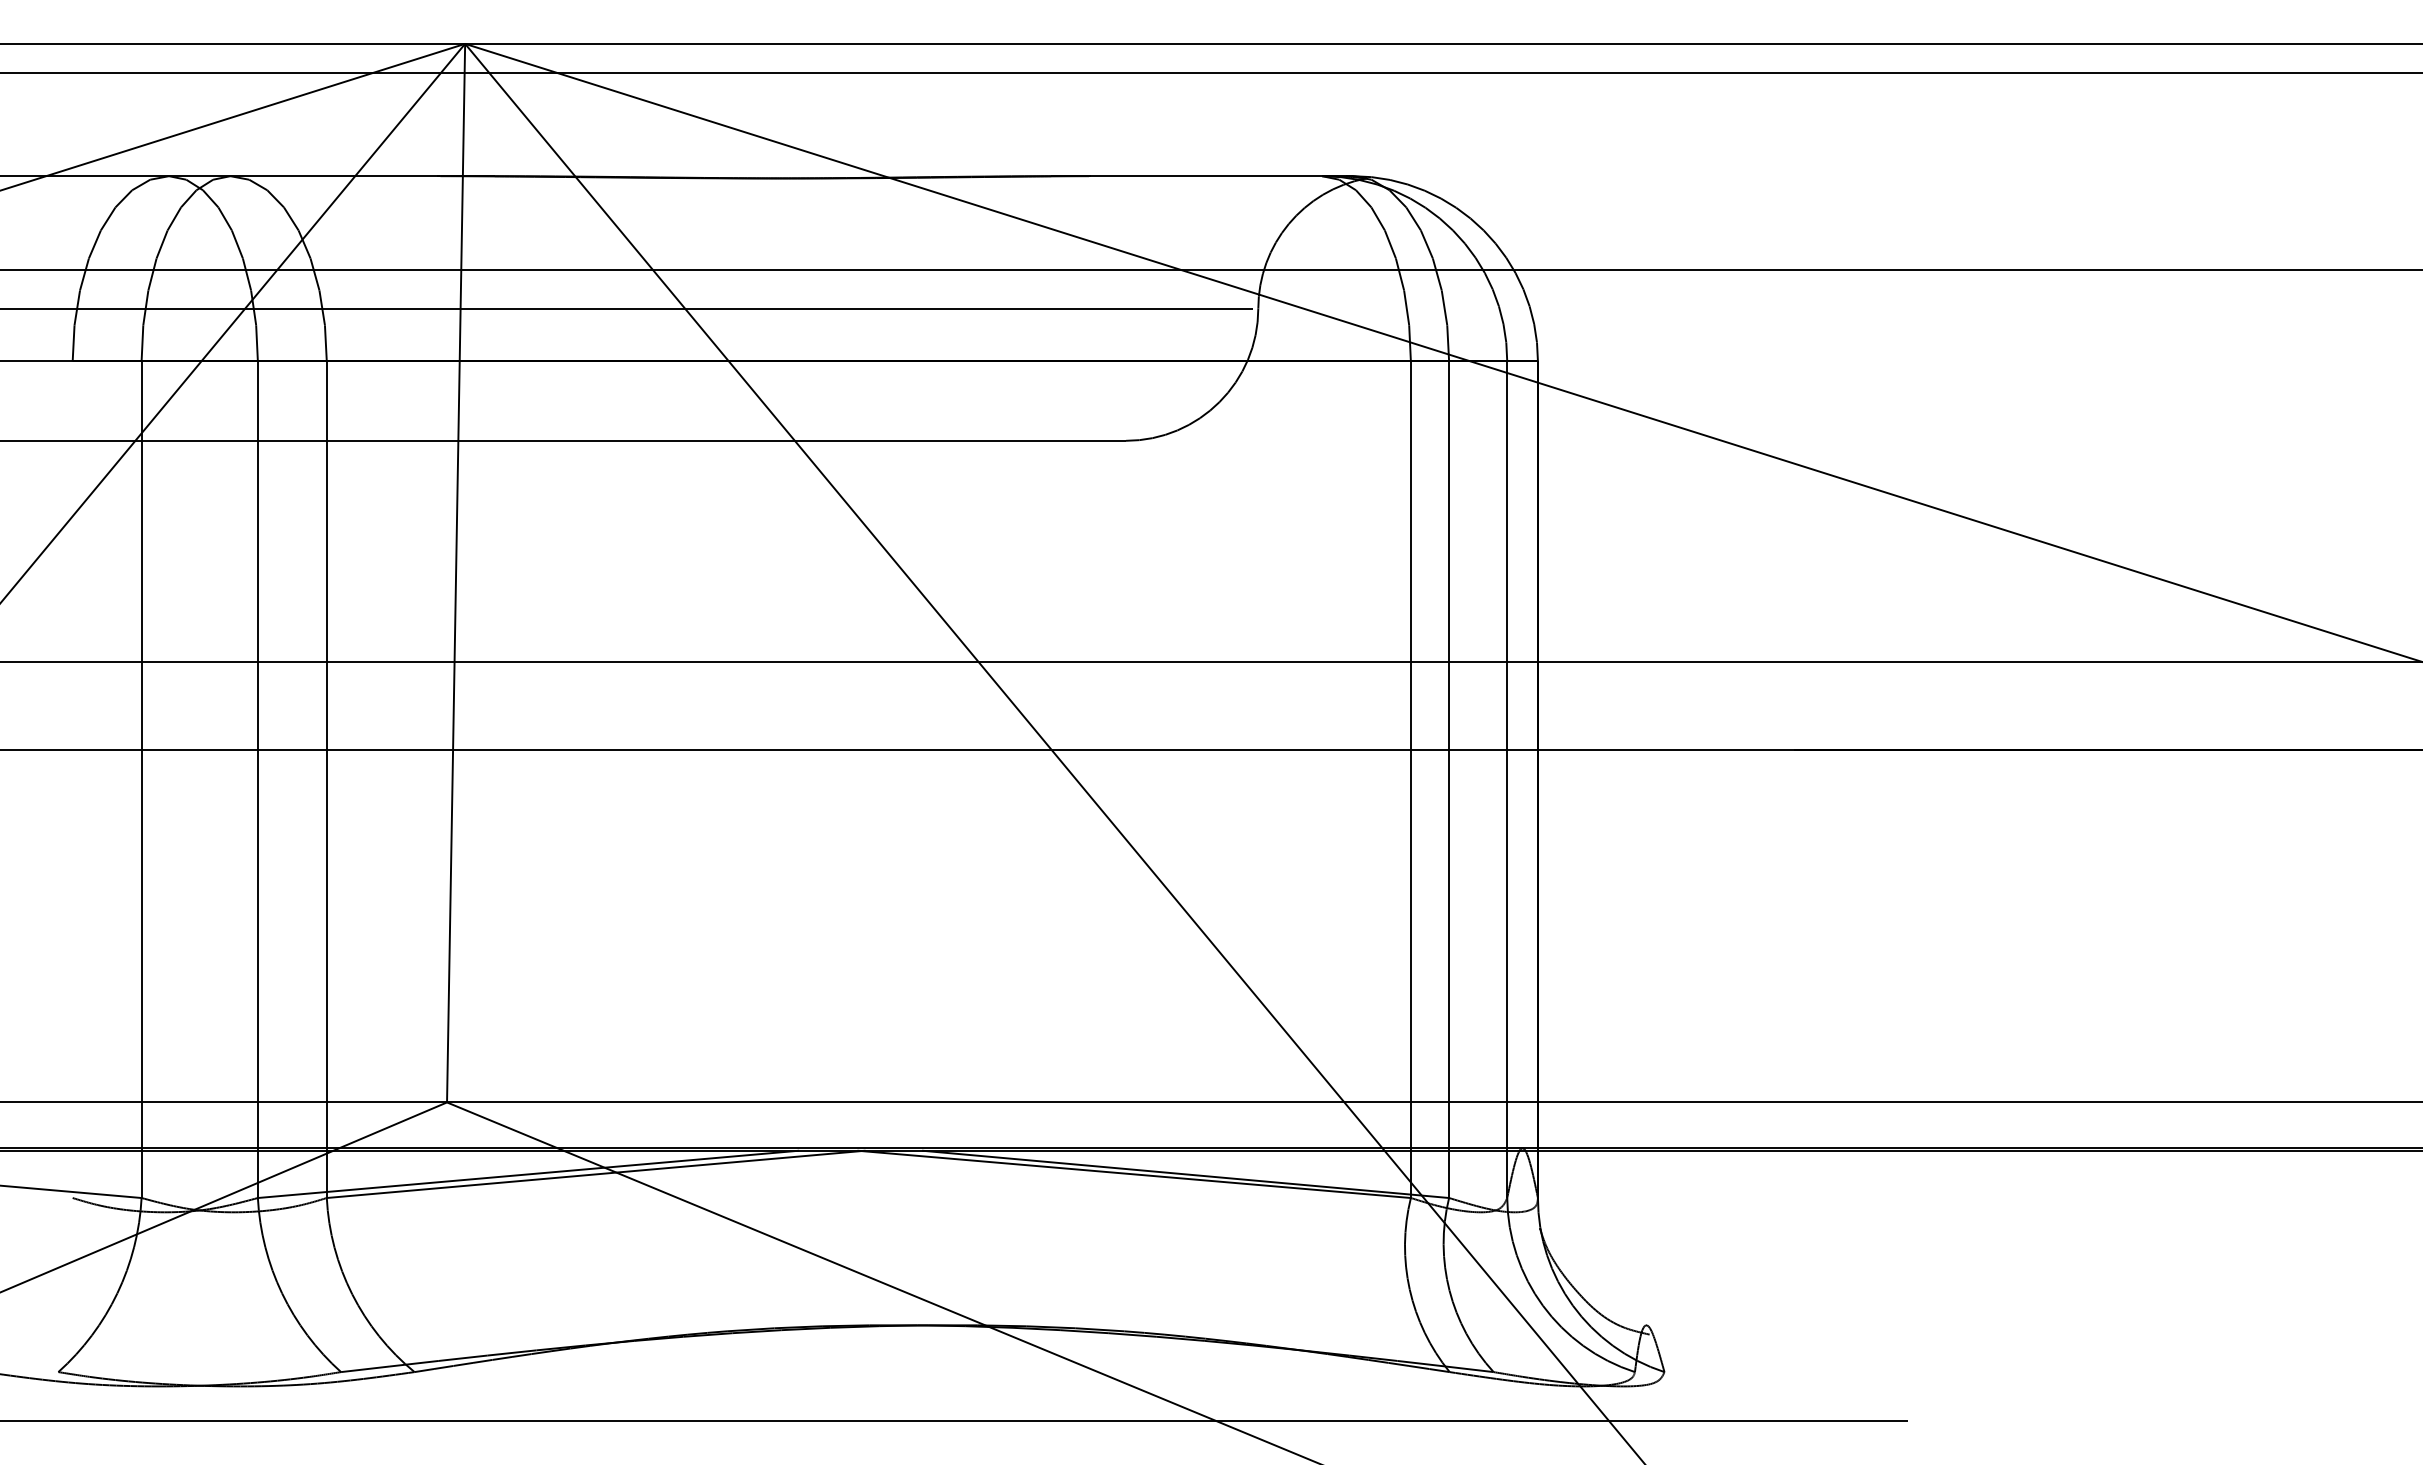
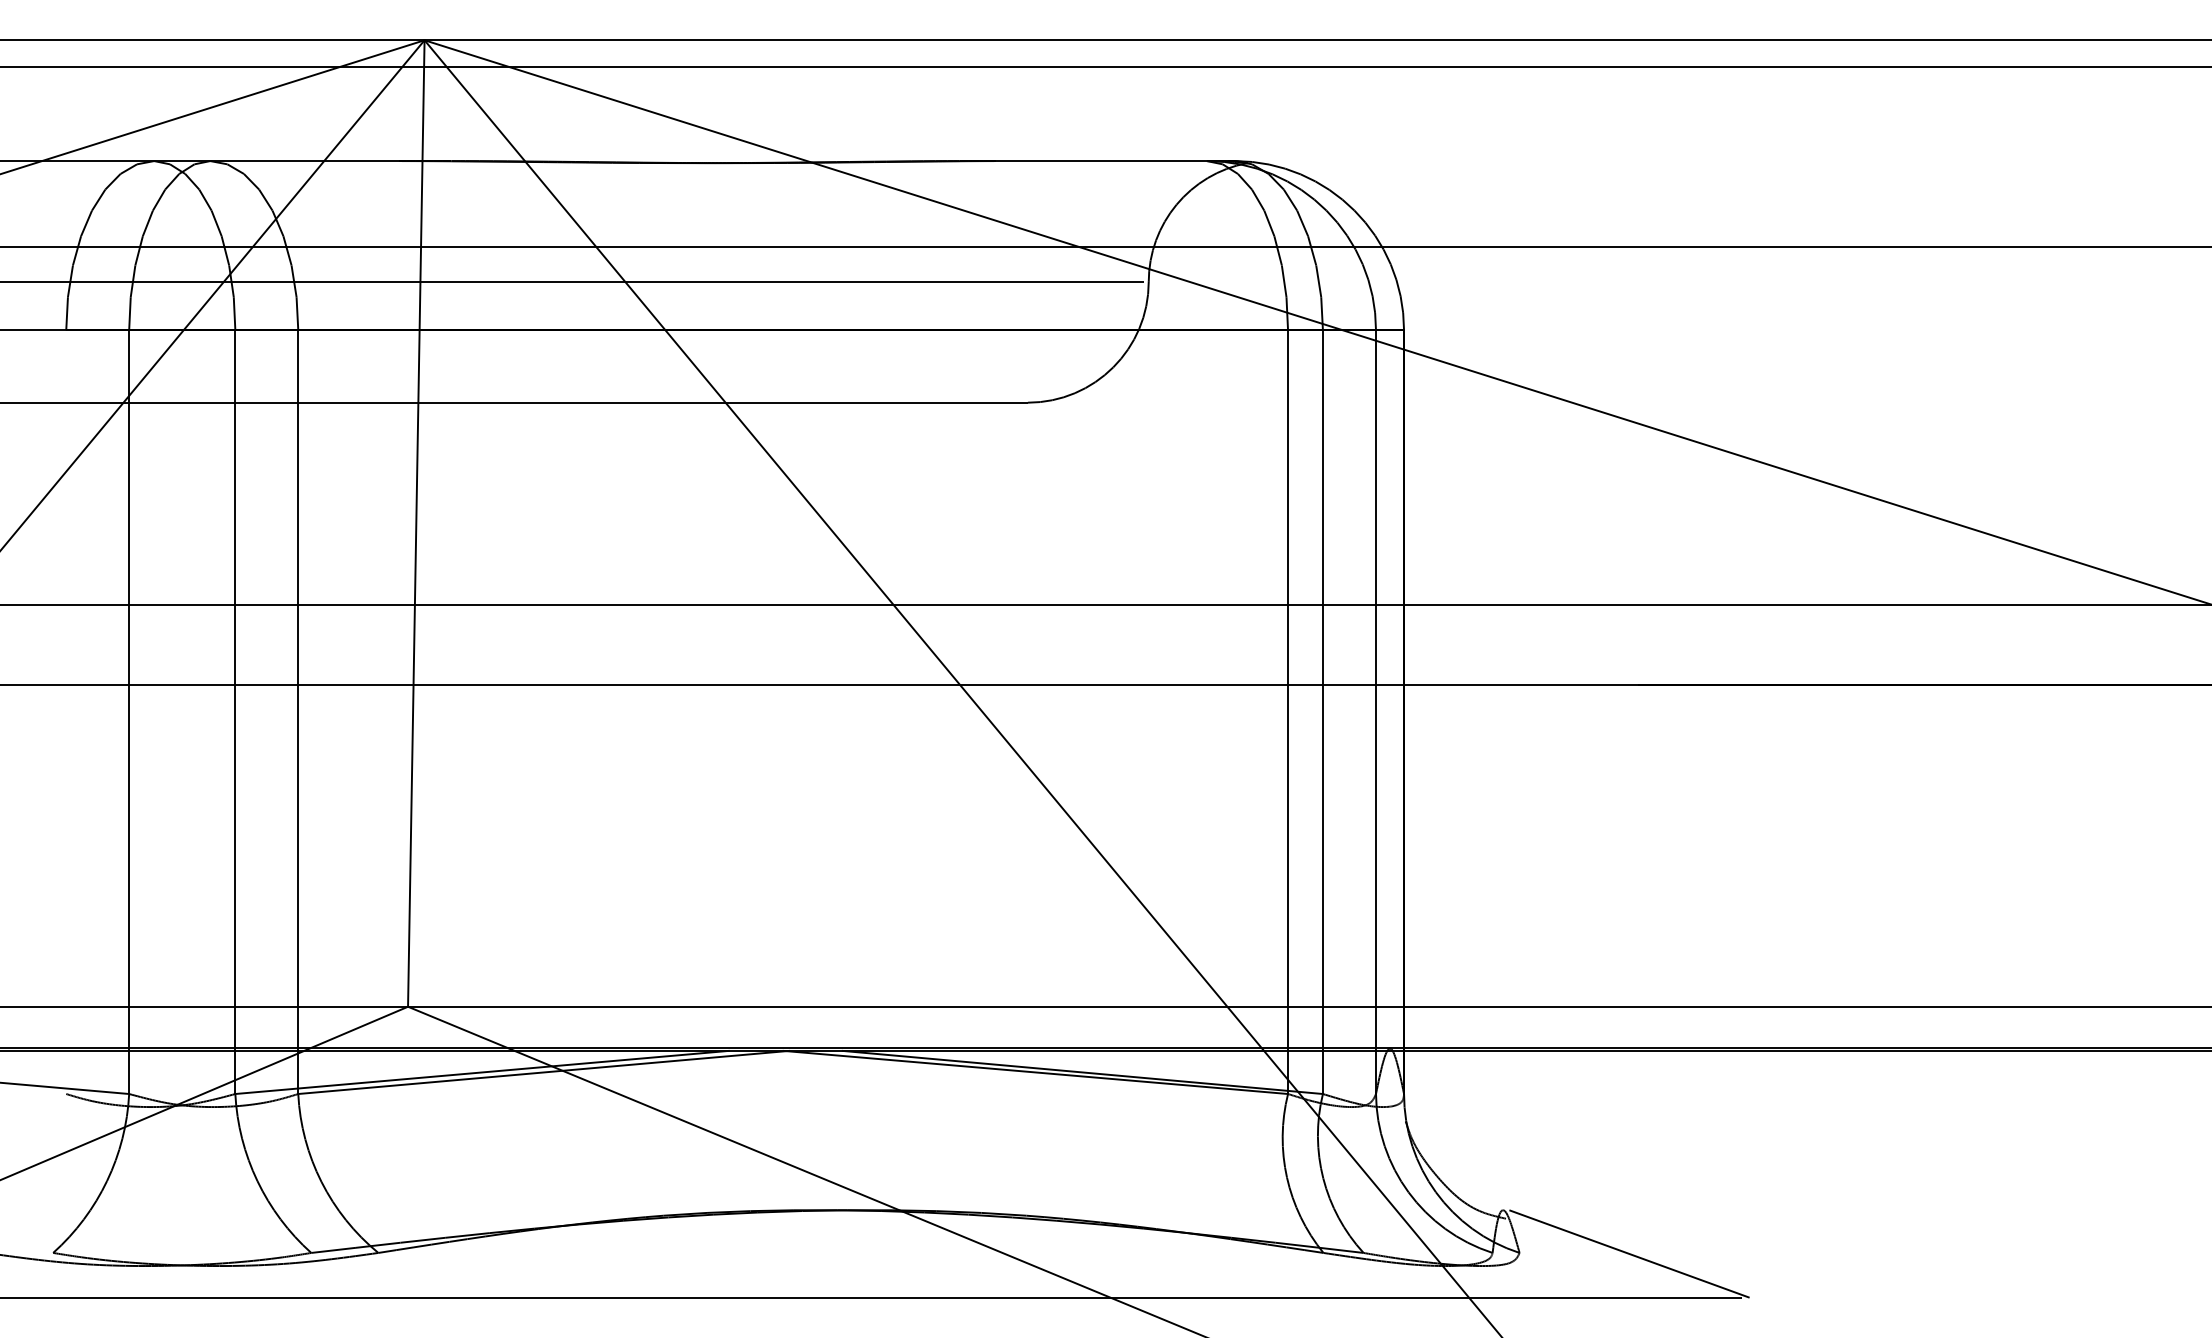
line: (1784, 1373) -> (1629, 1254), added

